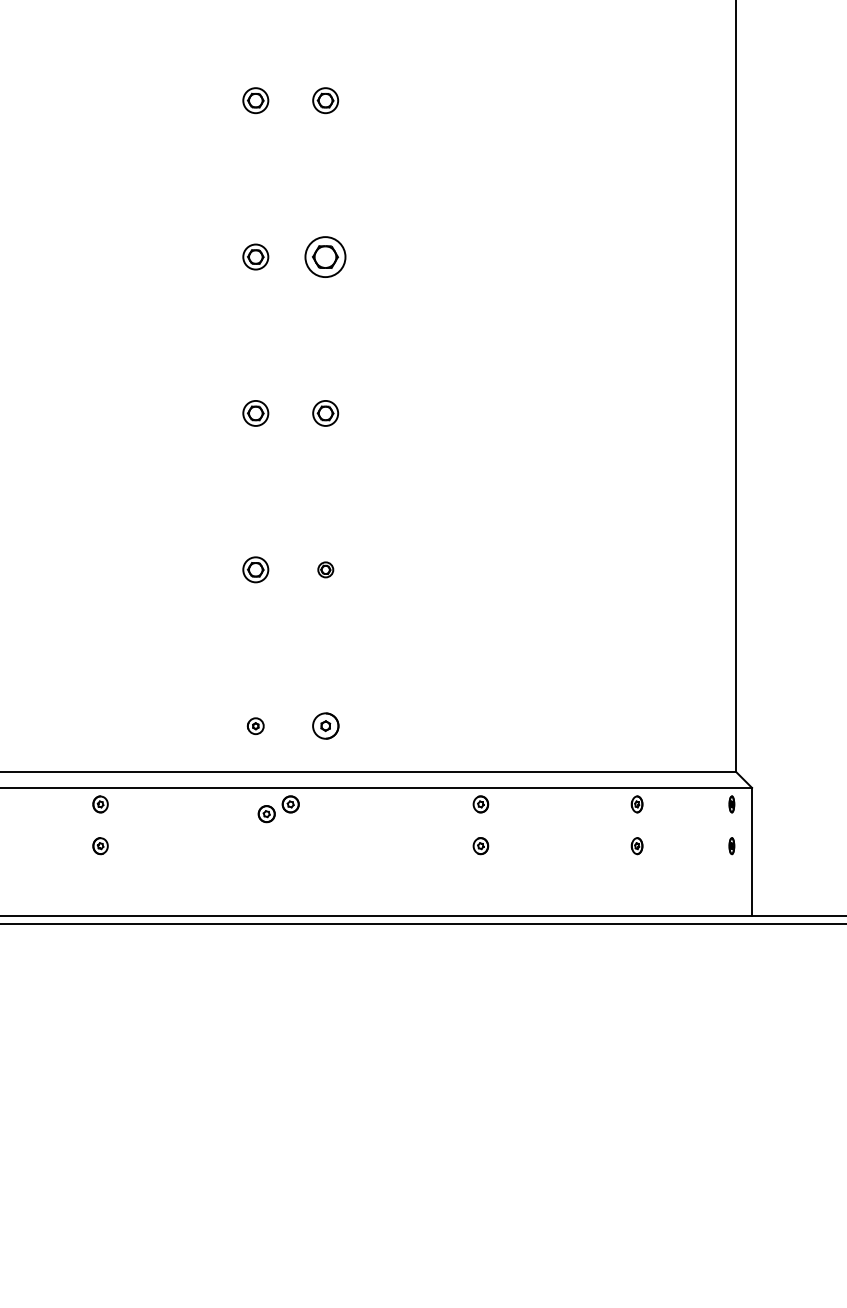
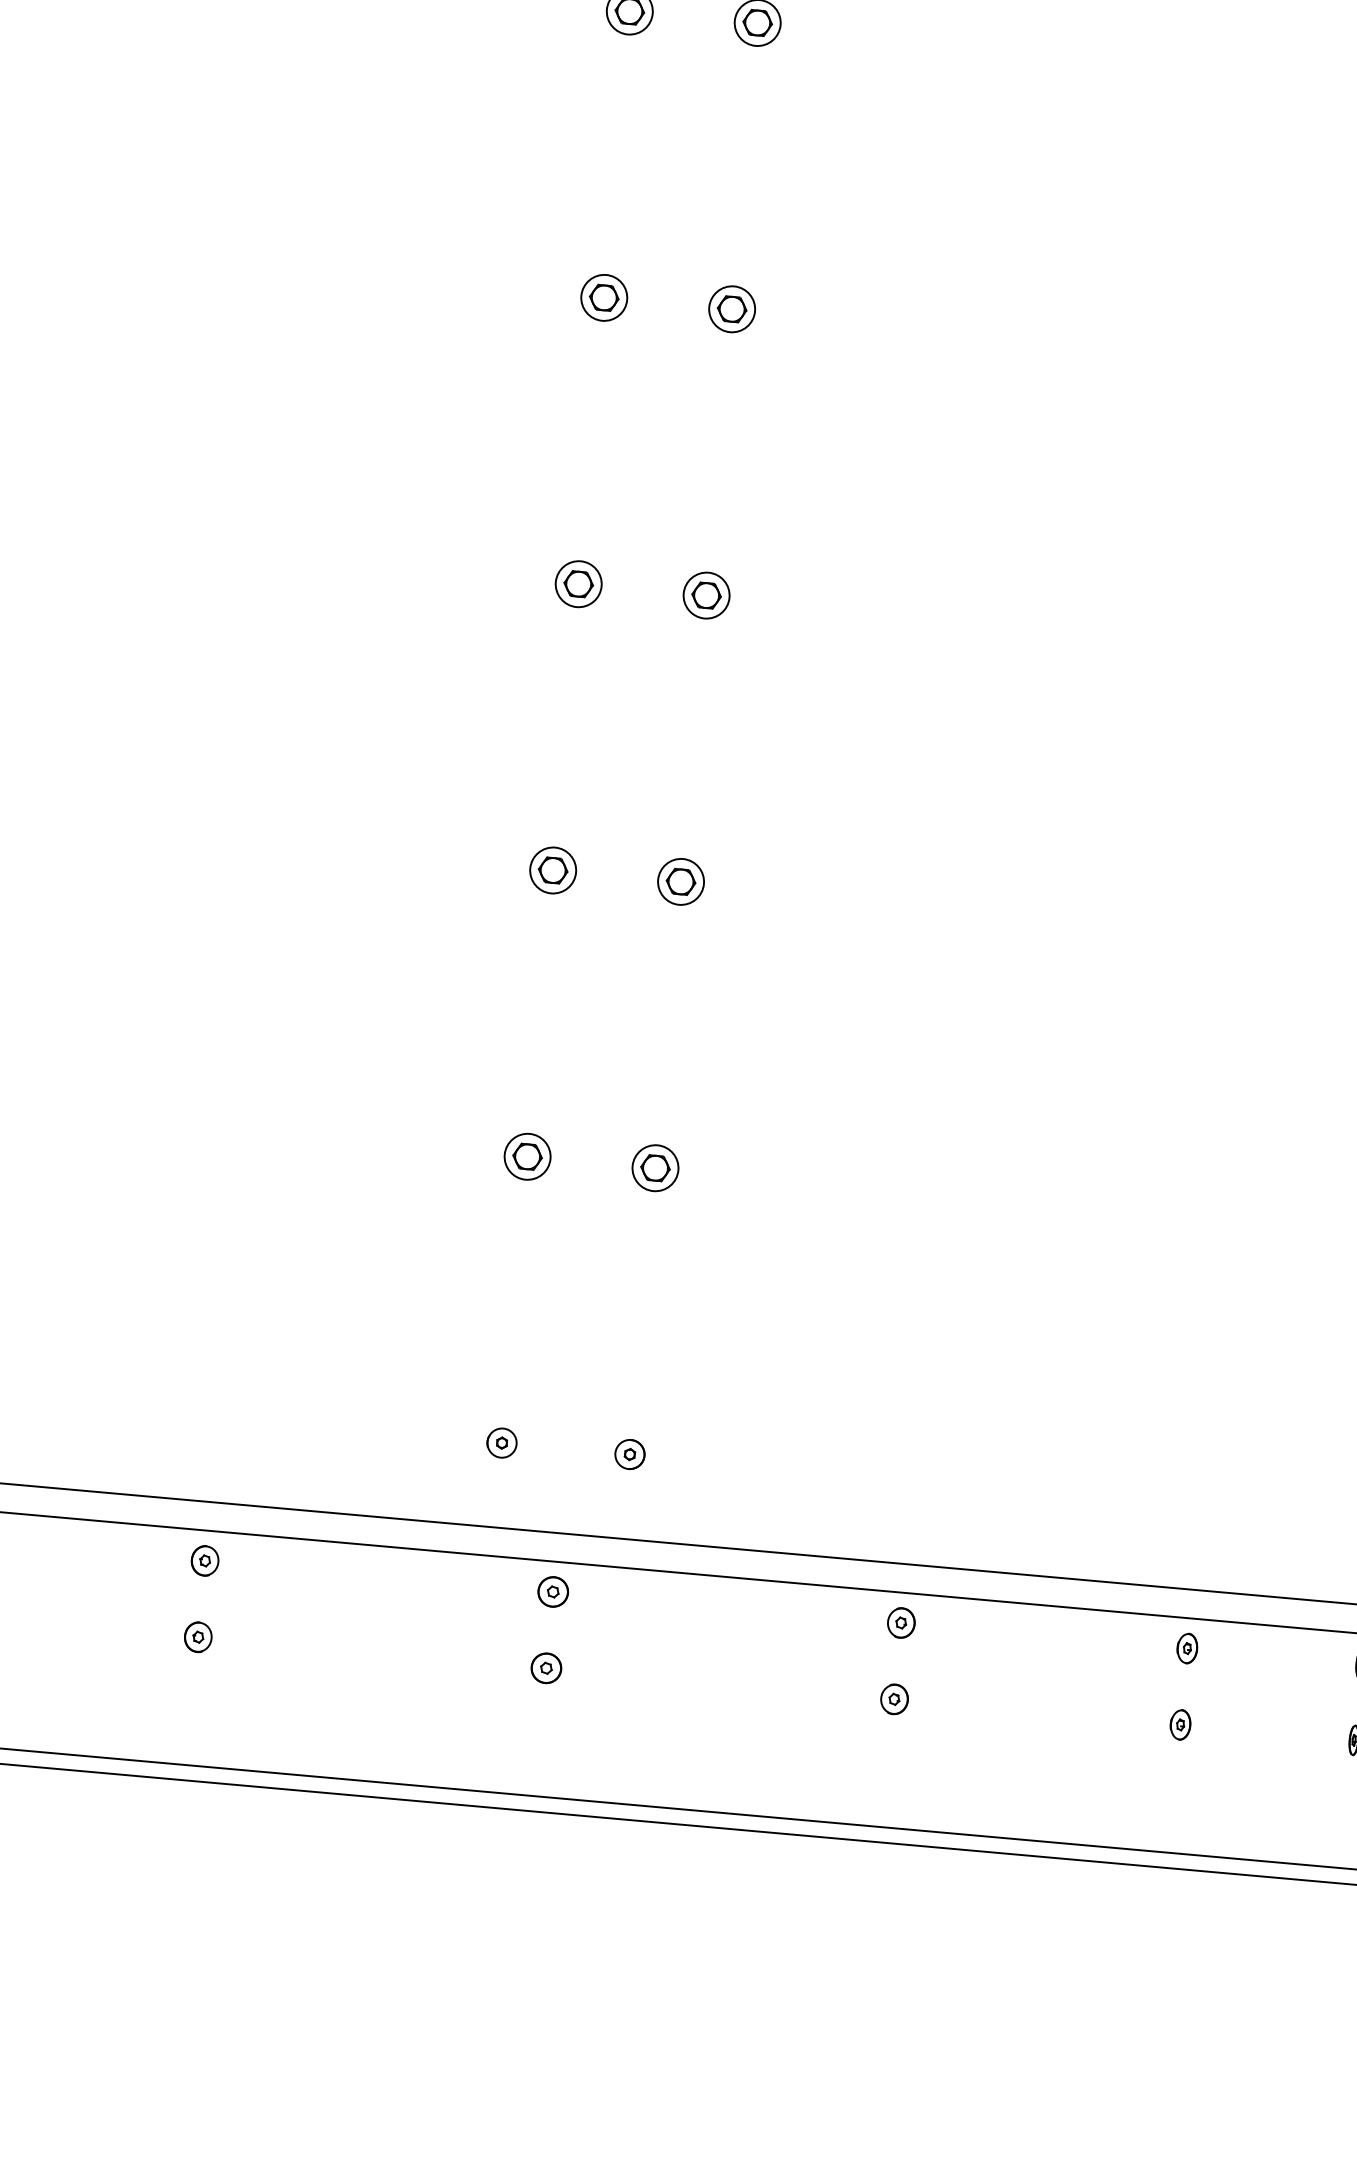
part: (325, 256) -> (706, 594), size x0.62
part: (325, 569) -> (655, 1167), size x1.67
part: (325, 726) -> (629, 1454), size x0.62
part: (266, 814) -> (545, 1668), moved

